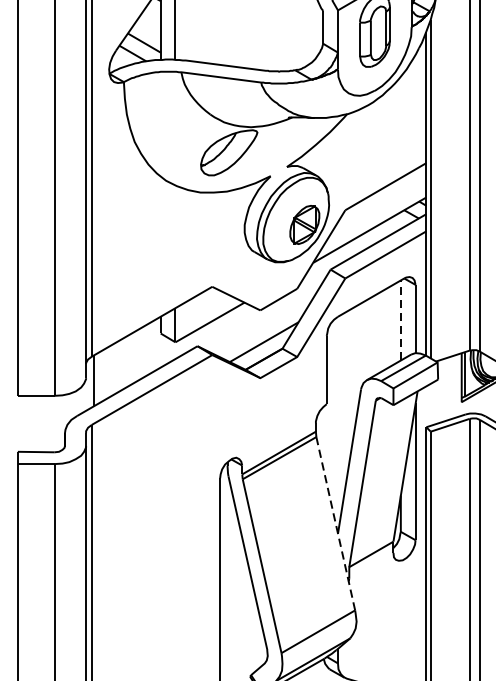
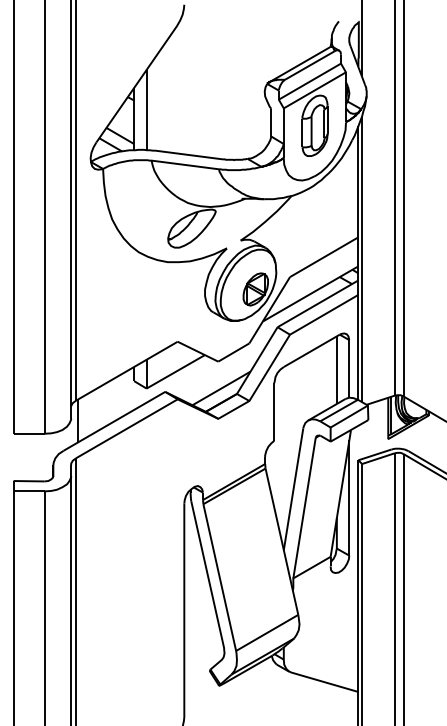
line: (400, 320) -> (336, 370), dashed -> solid
line: (335, 523) -> (281, 541), dashed -> solid

